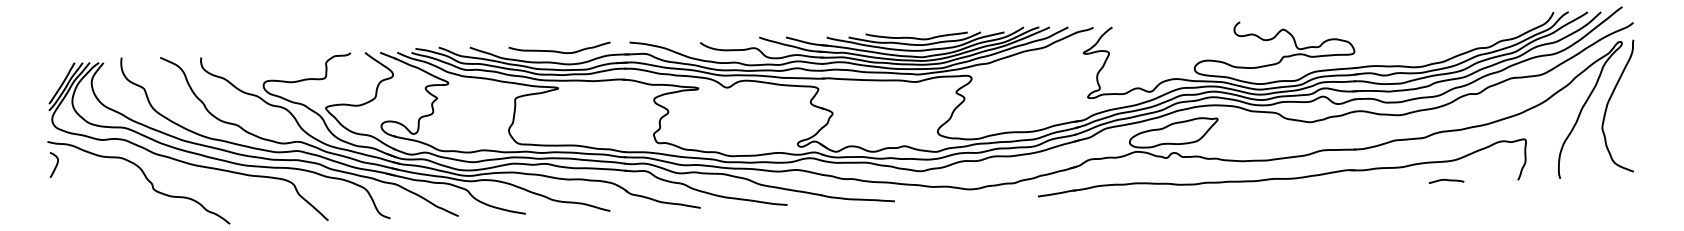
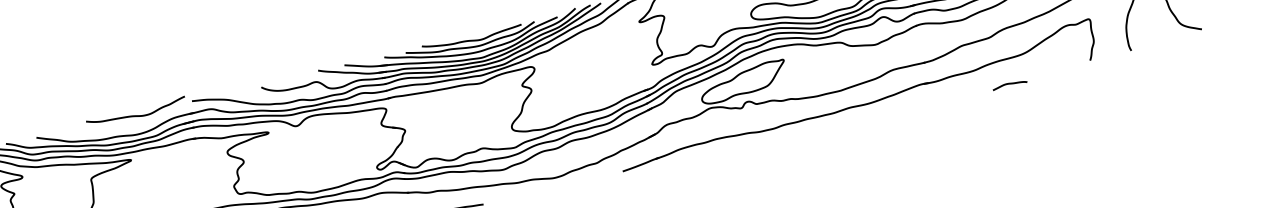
curve: (559, 51) -> (136, 115), moved
curve: (1446, 180) -> (1009, 84), moved

